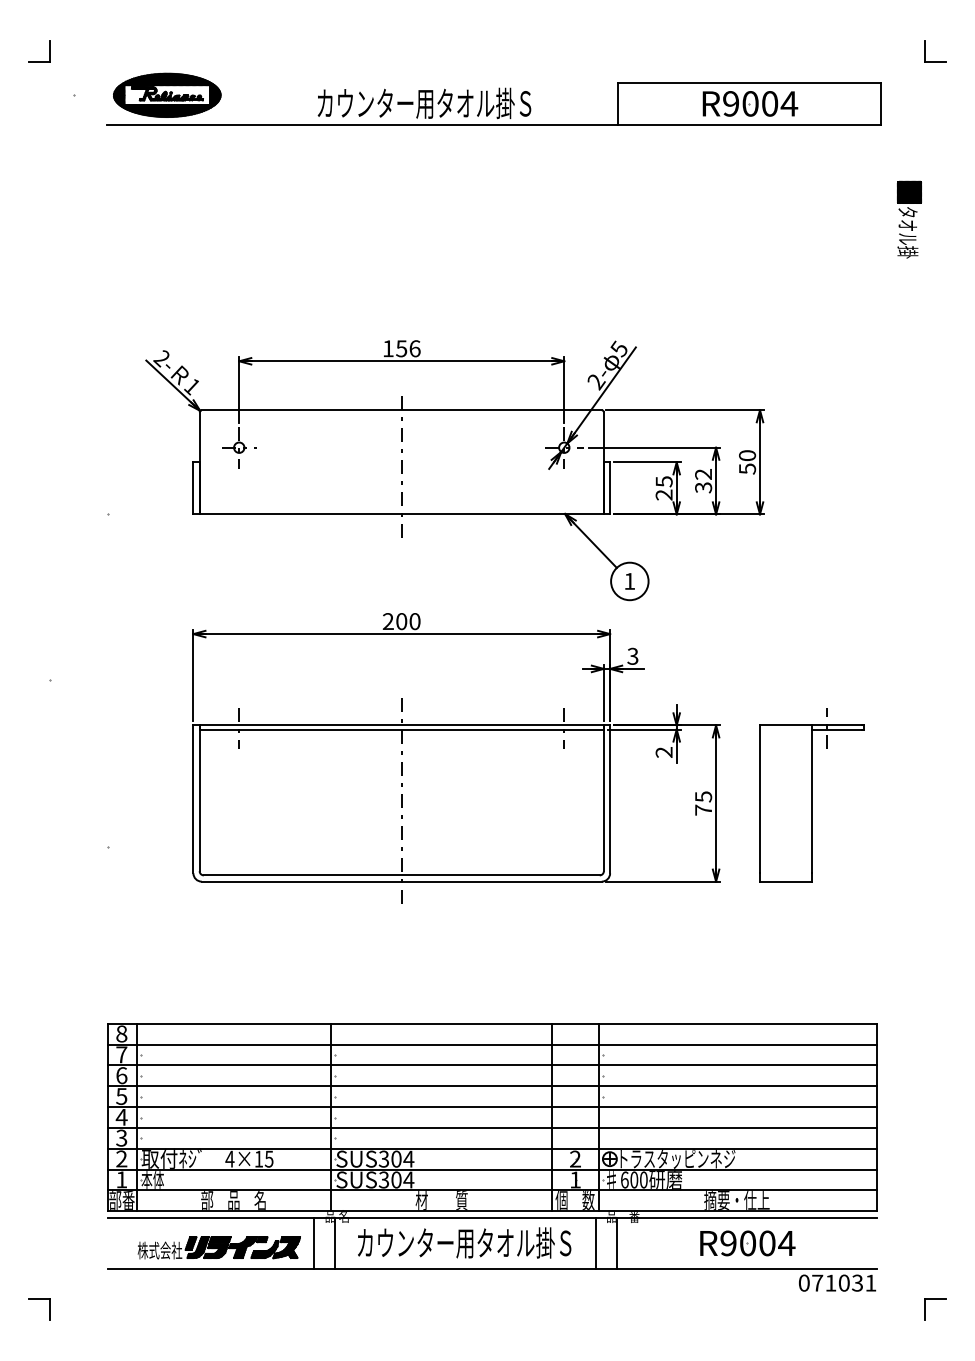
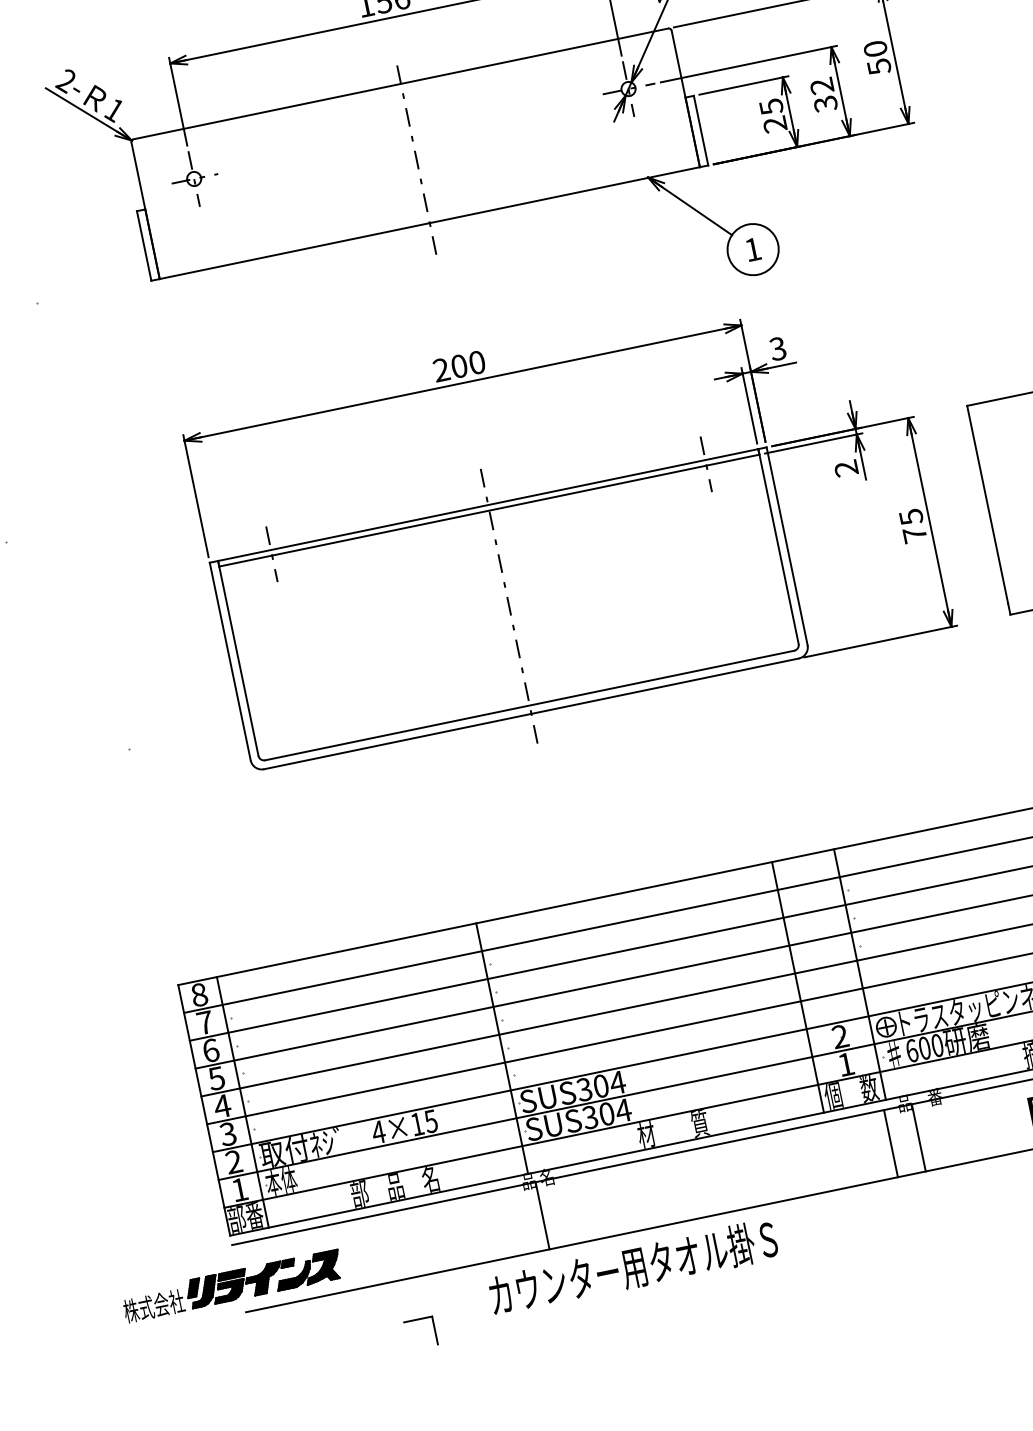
part: (464, 1242) -> (633, 1266), moved
line: (314, 1243) -> (514, 1221), removed
part: (218, 1247) -> (231, 1285), moved
part: (39, 1299) -> (418, 1319), moved

